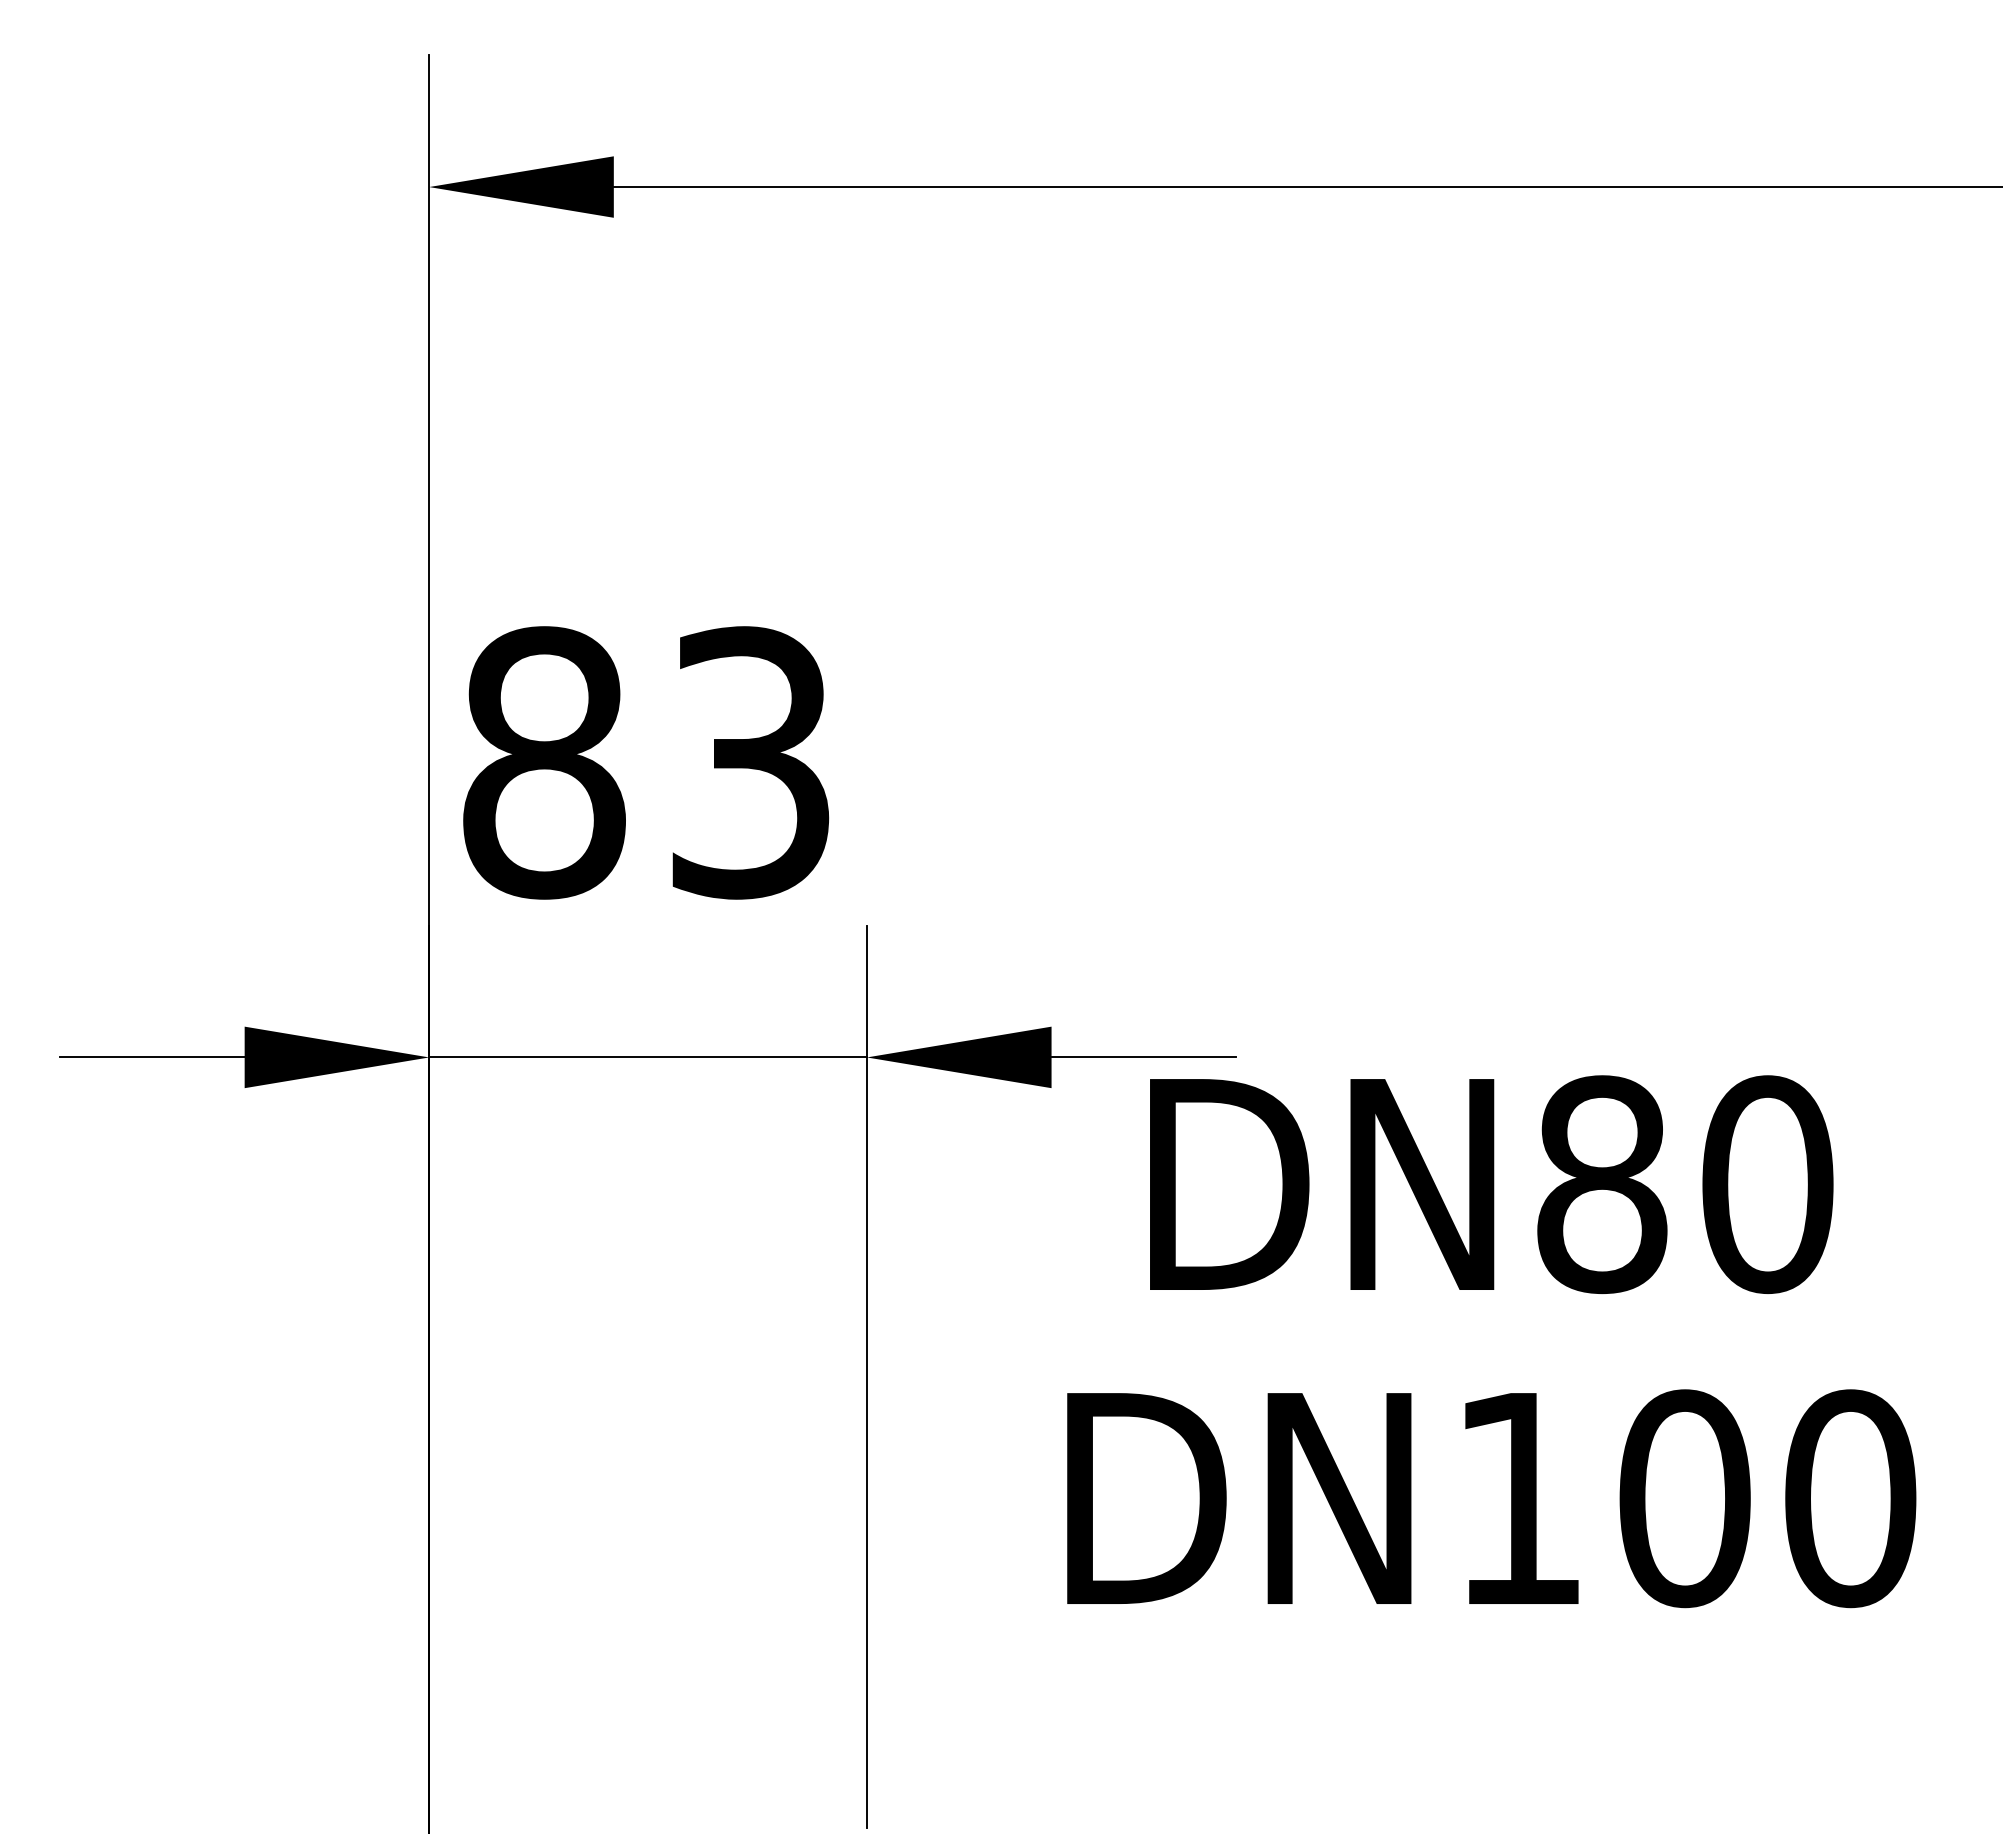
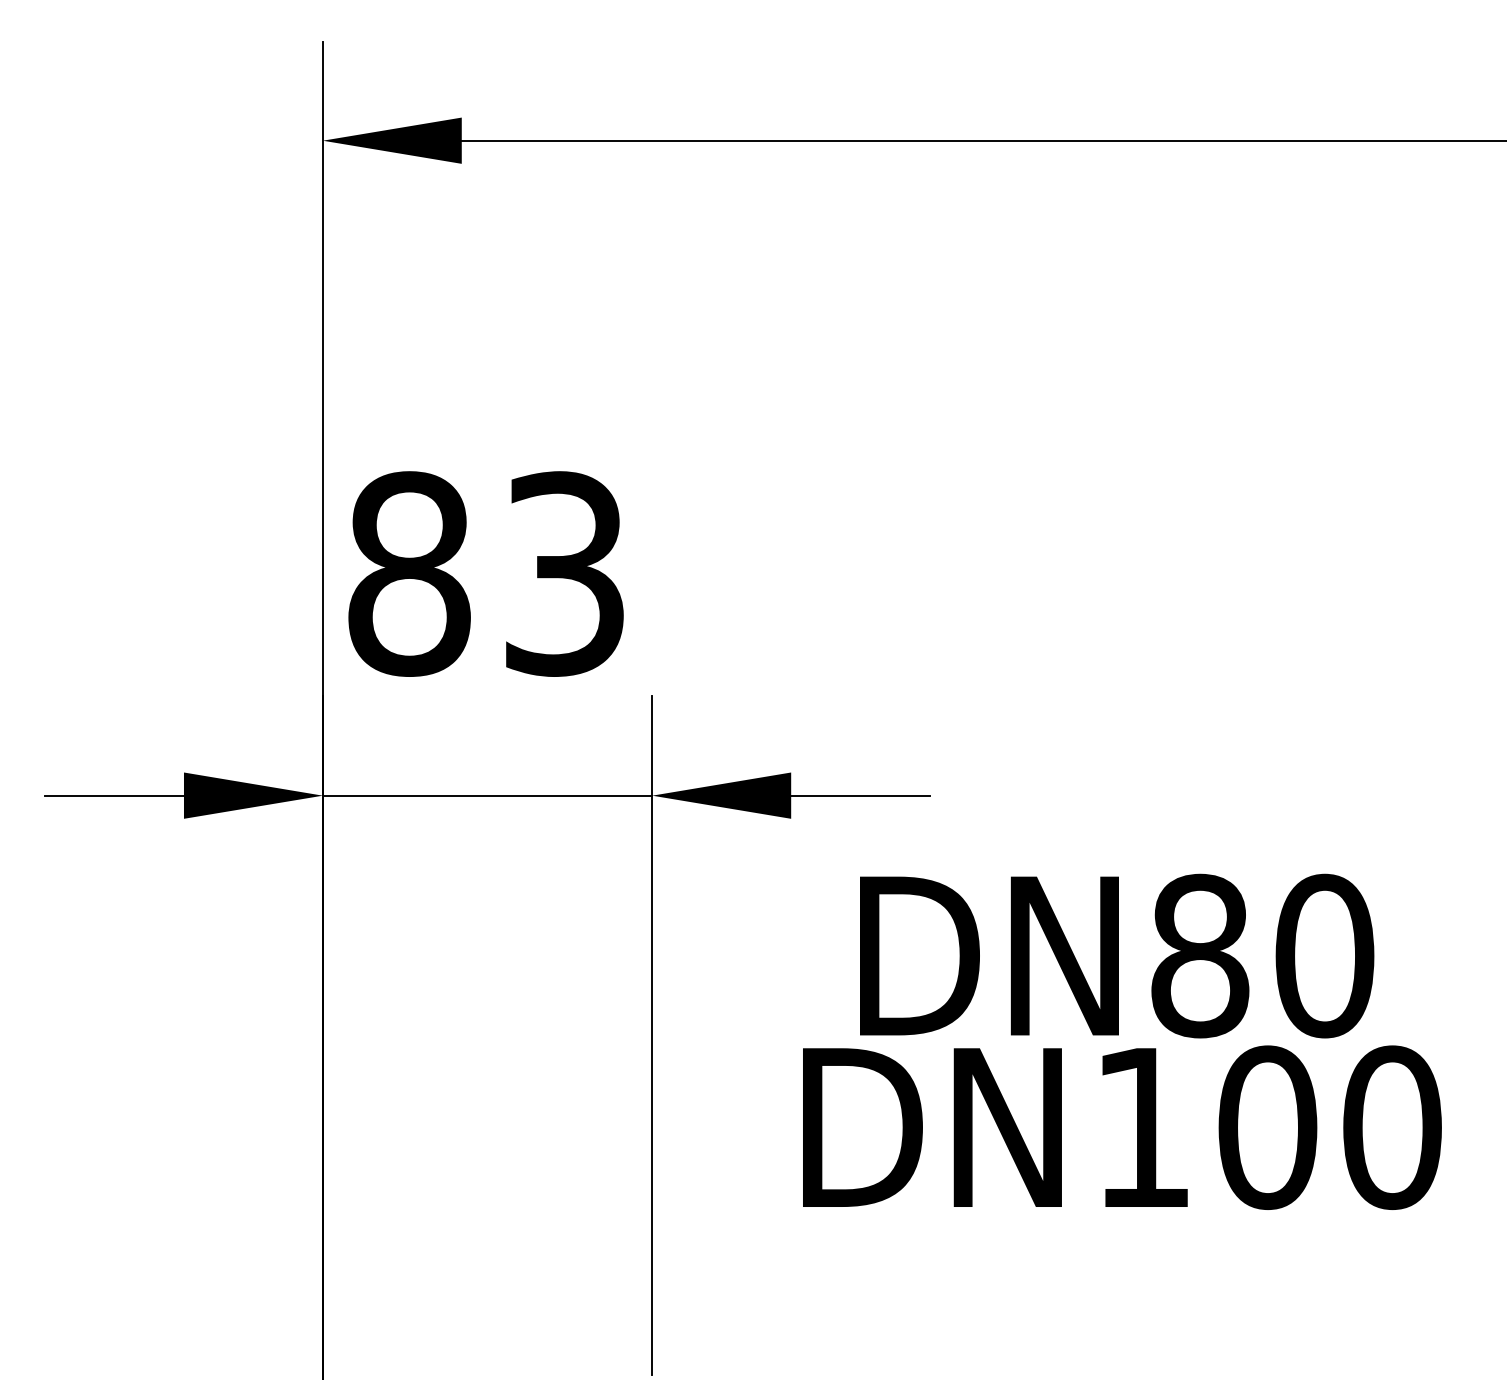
text: (1491, 1184) -> (1116, 956), moved

